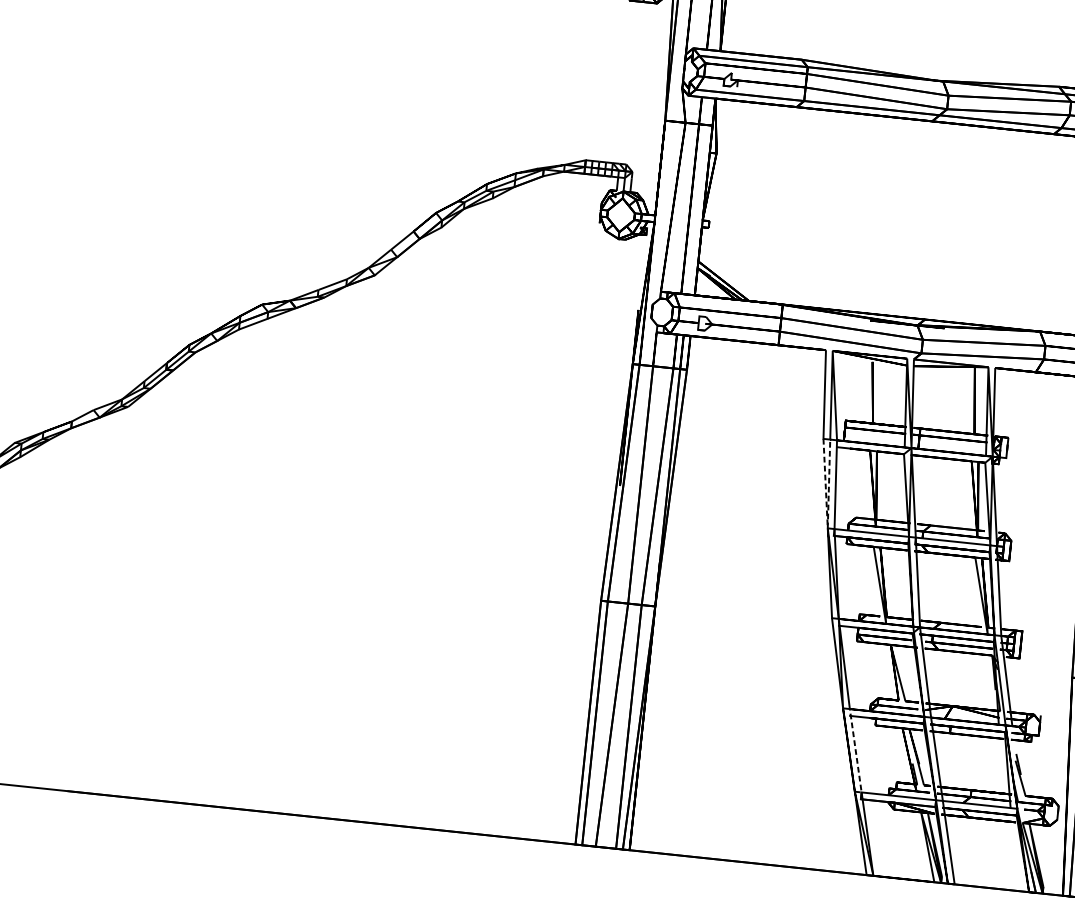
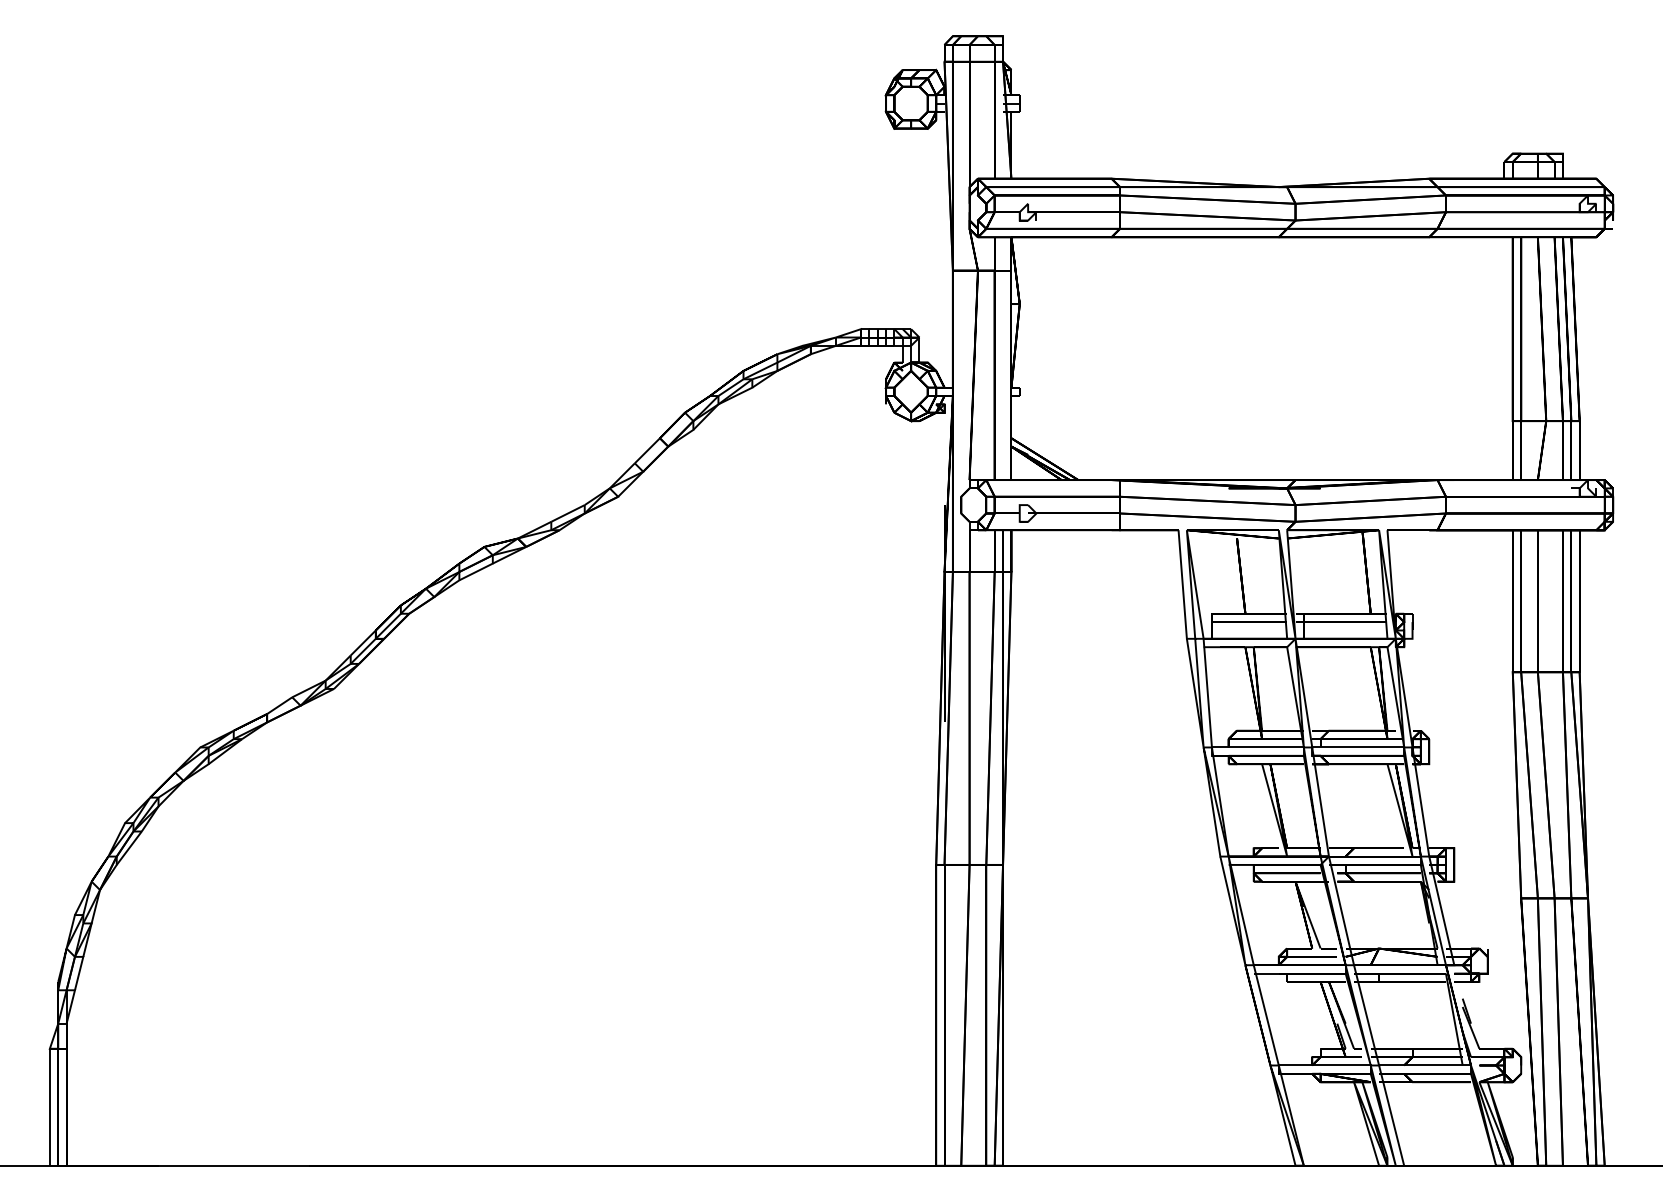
line: (827, 528) -> (1203, 747), dashed -> solid
line: (856, 755) -> (1267, 1020), dashed -> solid

